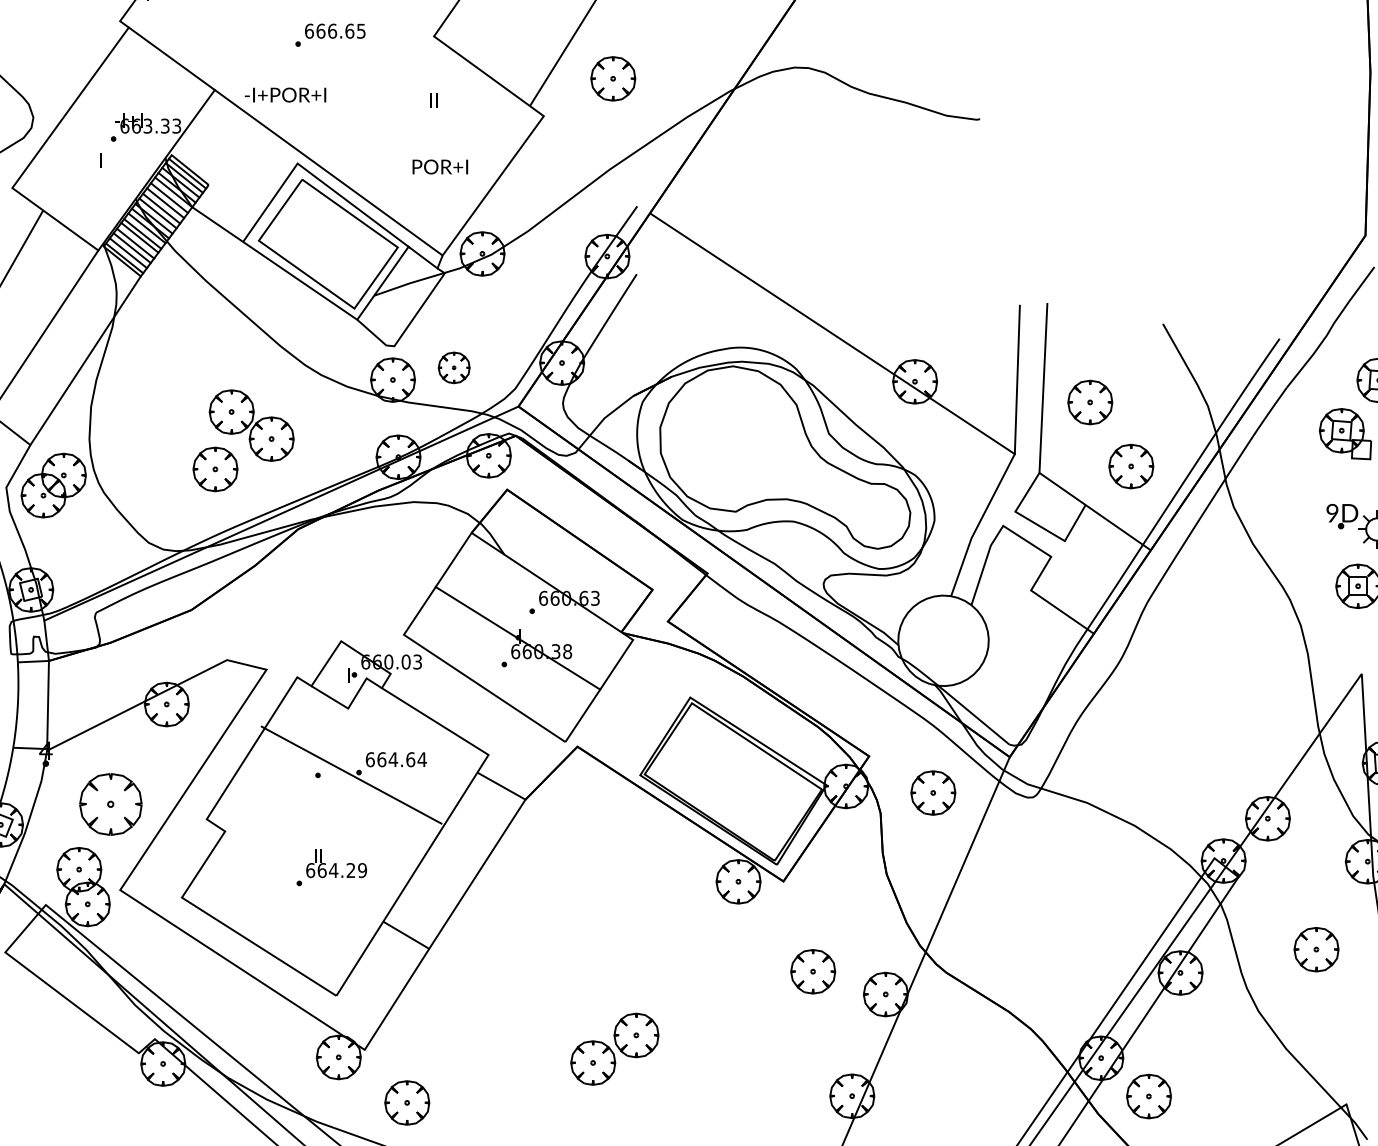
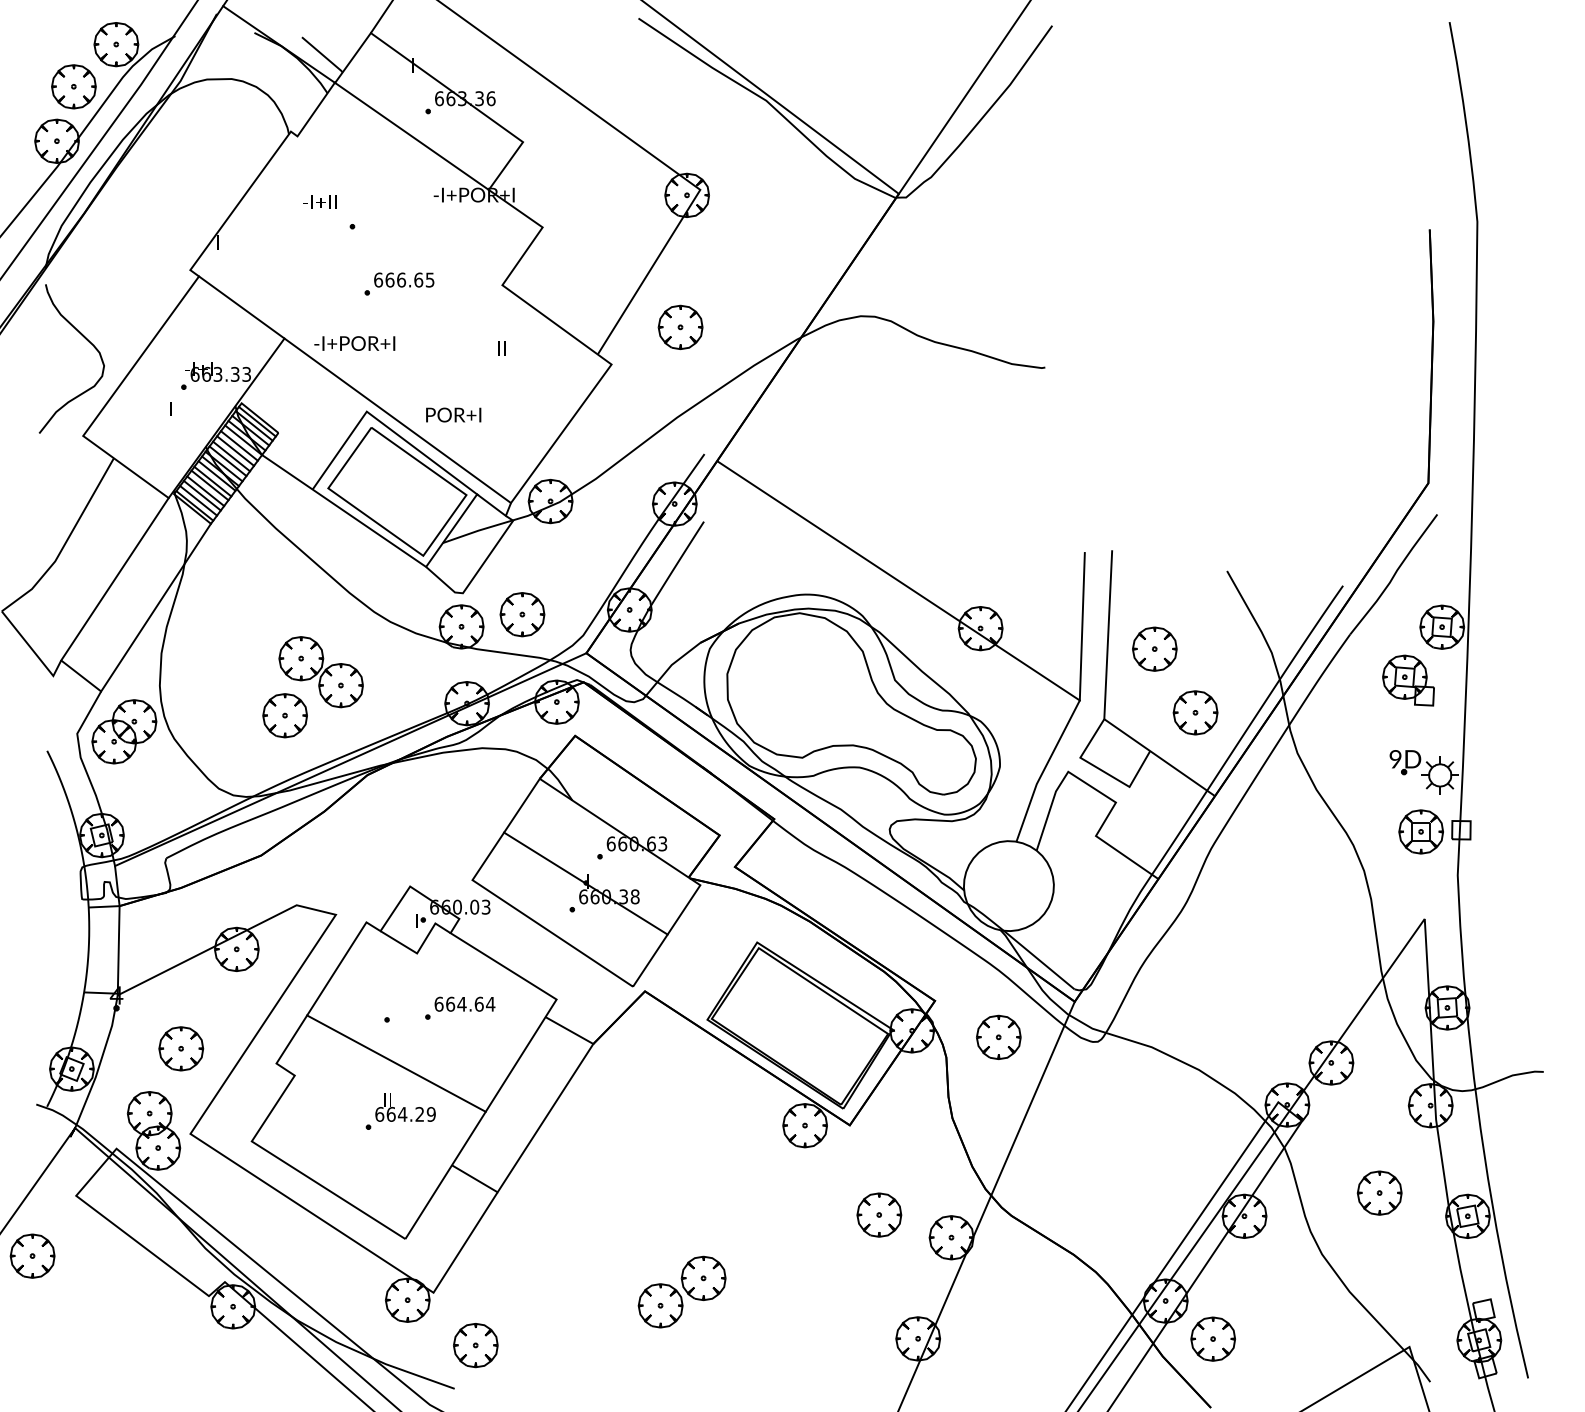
text: (440, 166) -> (453, 414), moved
part: (454, 367) -> (522, 614), size x1.43
line: (351, 775) -> (396, 1063), moved
part: (111, 804) -> (181, 1048), size x0.71

